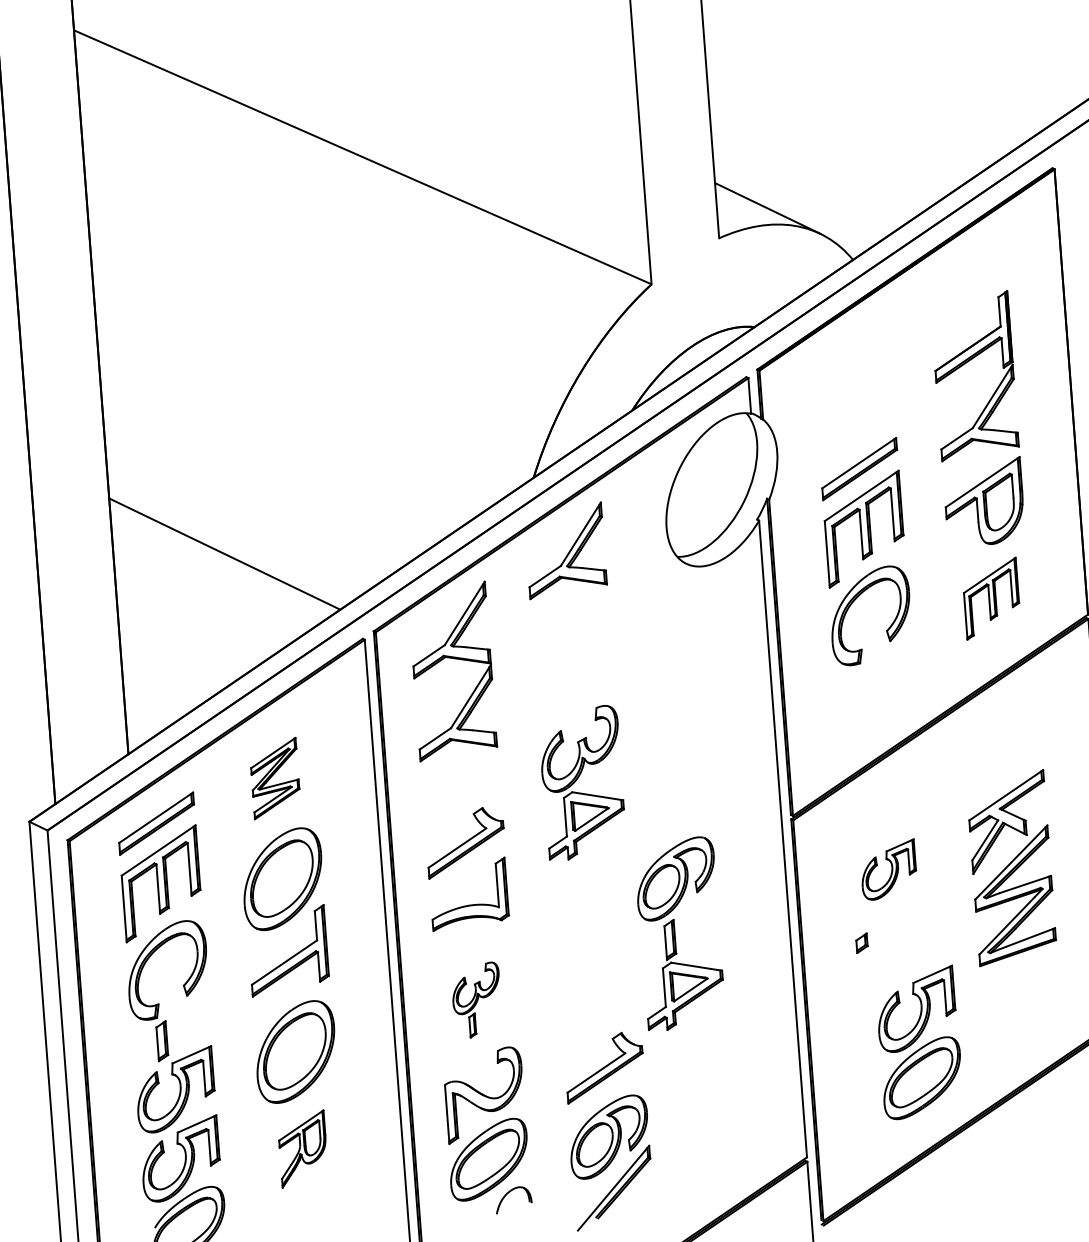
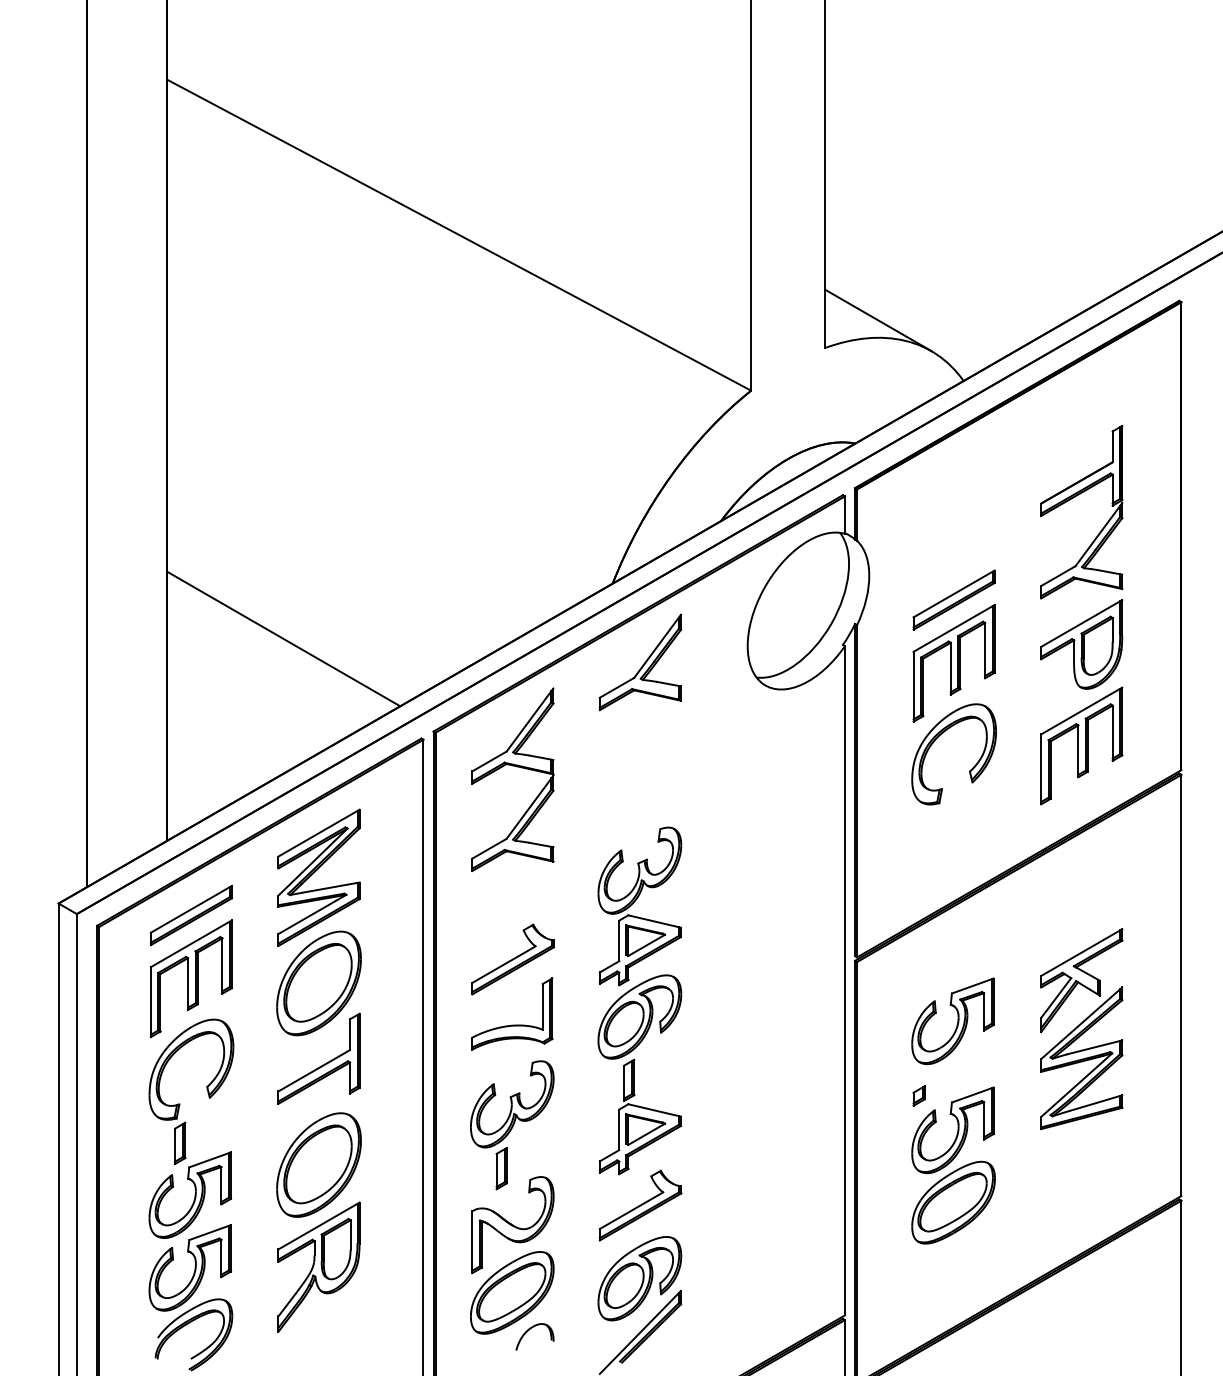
part: (991, 598) -> (1081, 745), size x1.43
part: (274, 778) -> (318, 877), size x1.67
part: (888, 870) -> (952, 1021), size x1.43
part: (679, 933) -> (639, 1074), moved
part: (477, 1000) -> (512, 1125), size x1.67
part: (919, 1042) -> (953, 1165), moved
part: (302, 1148) -> (318, 1266), size x1.67

